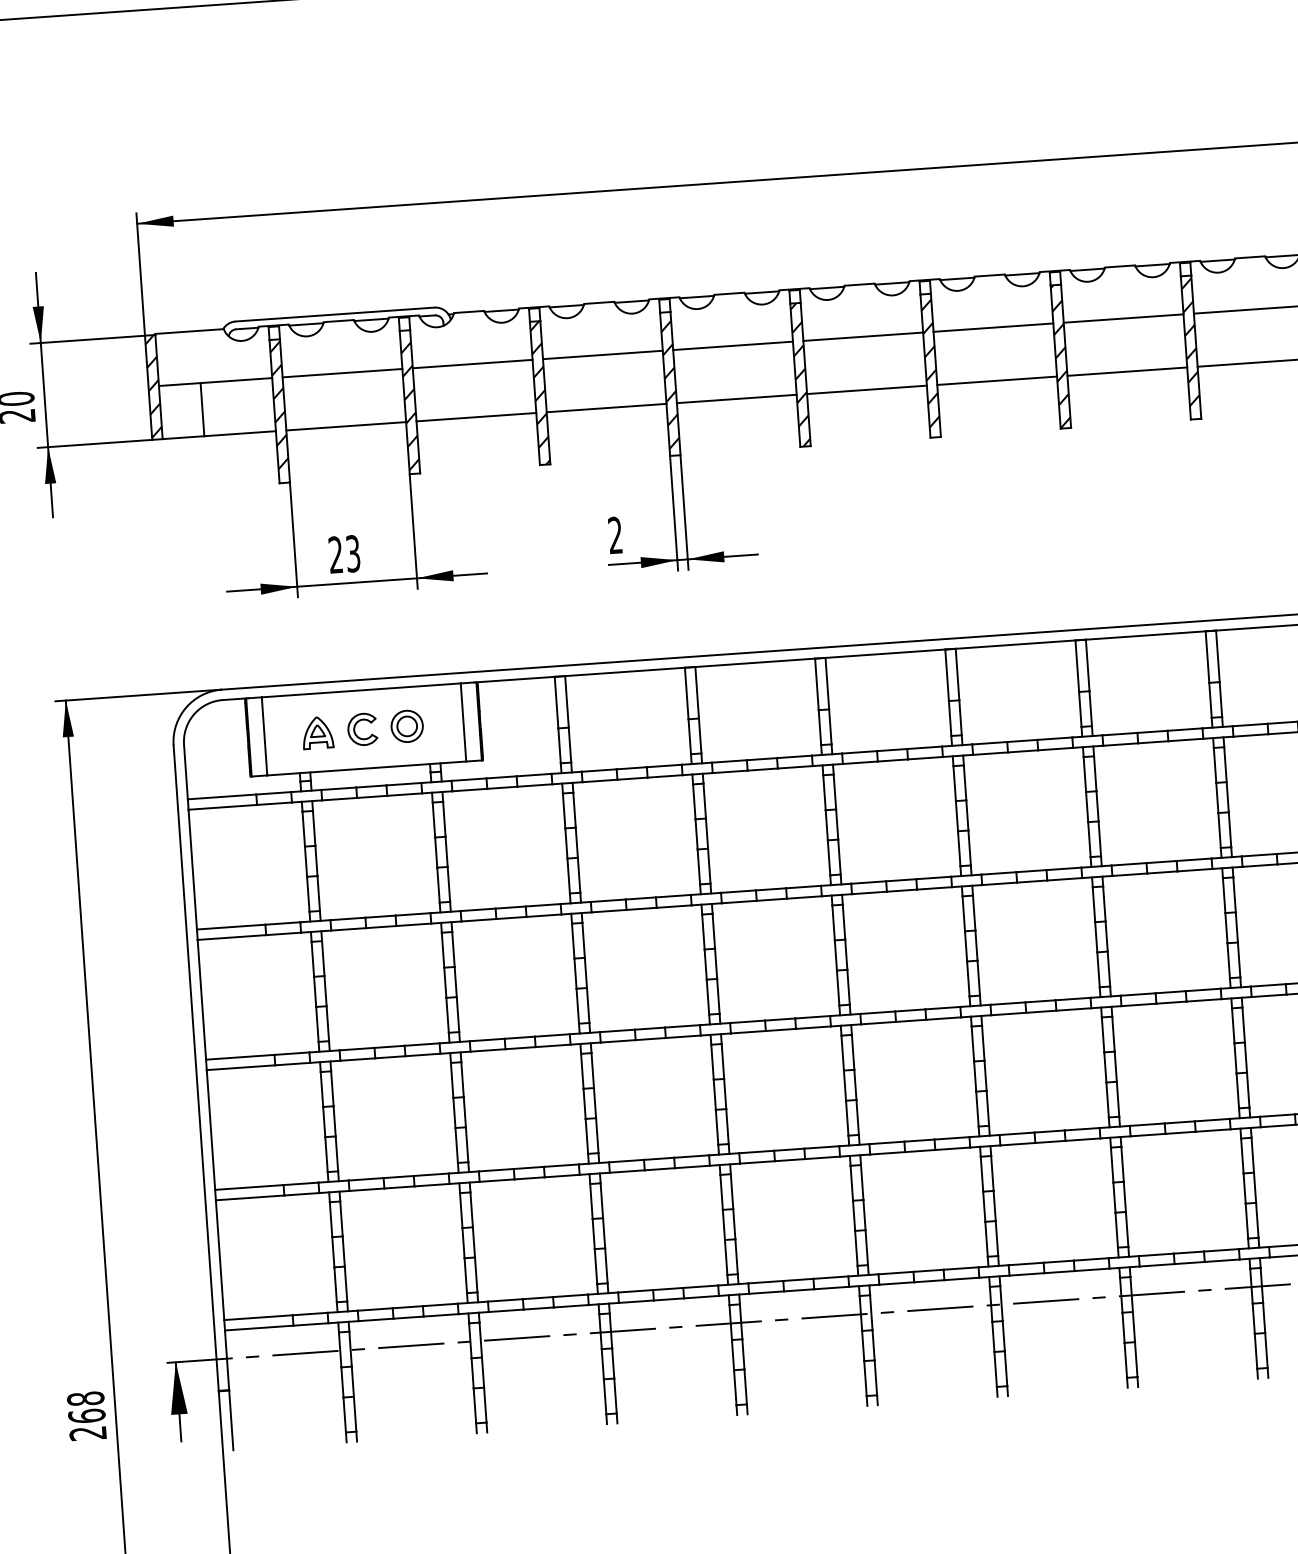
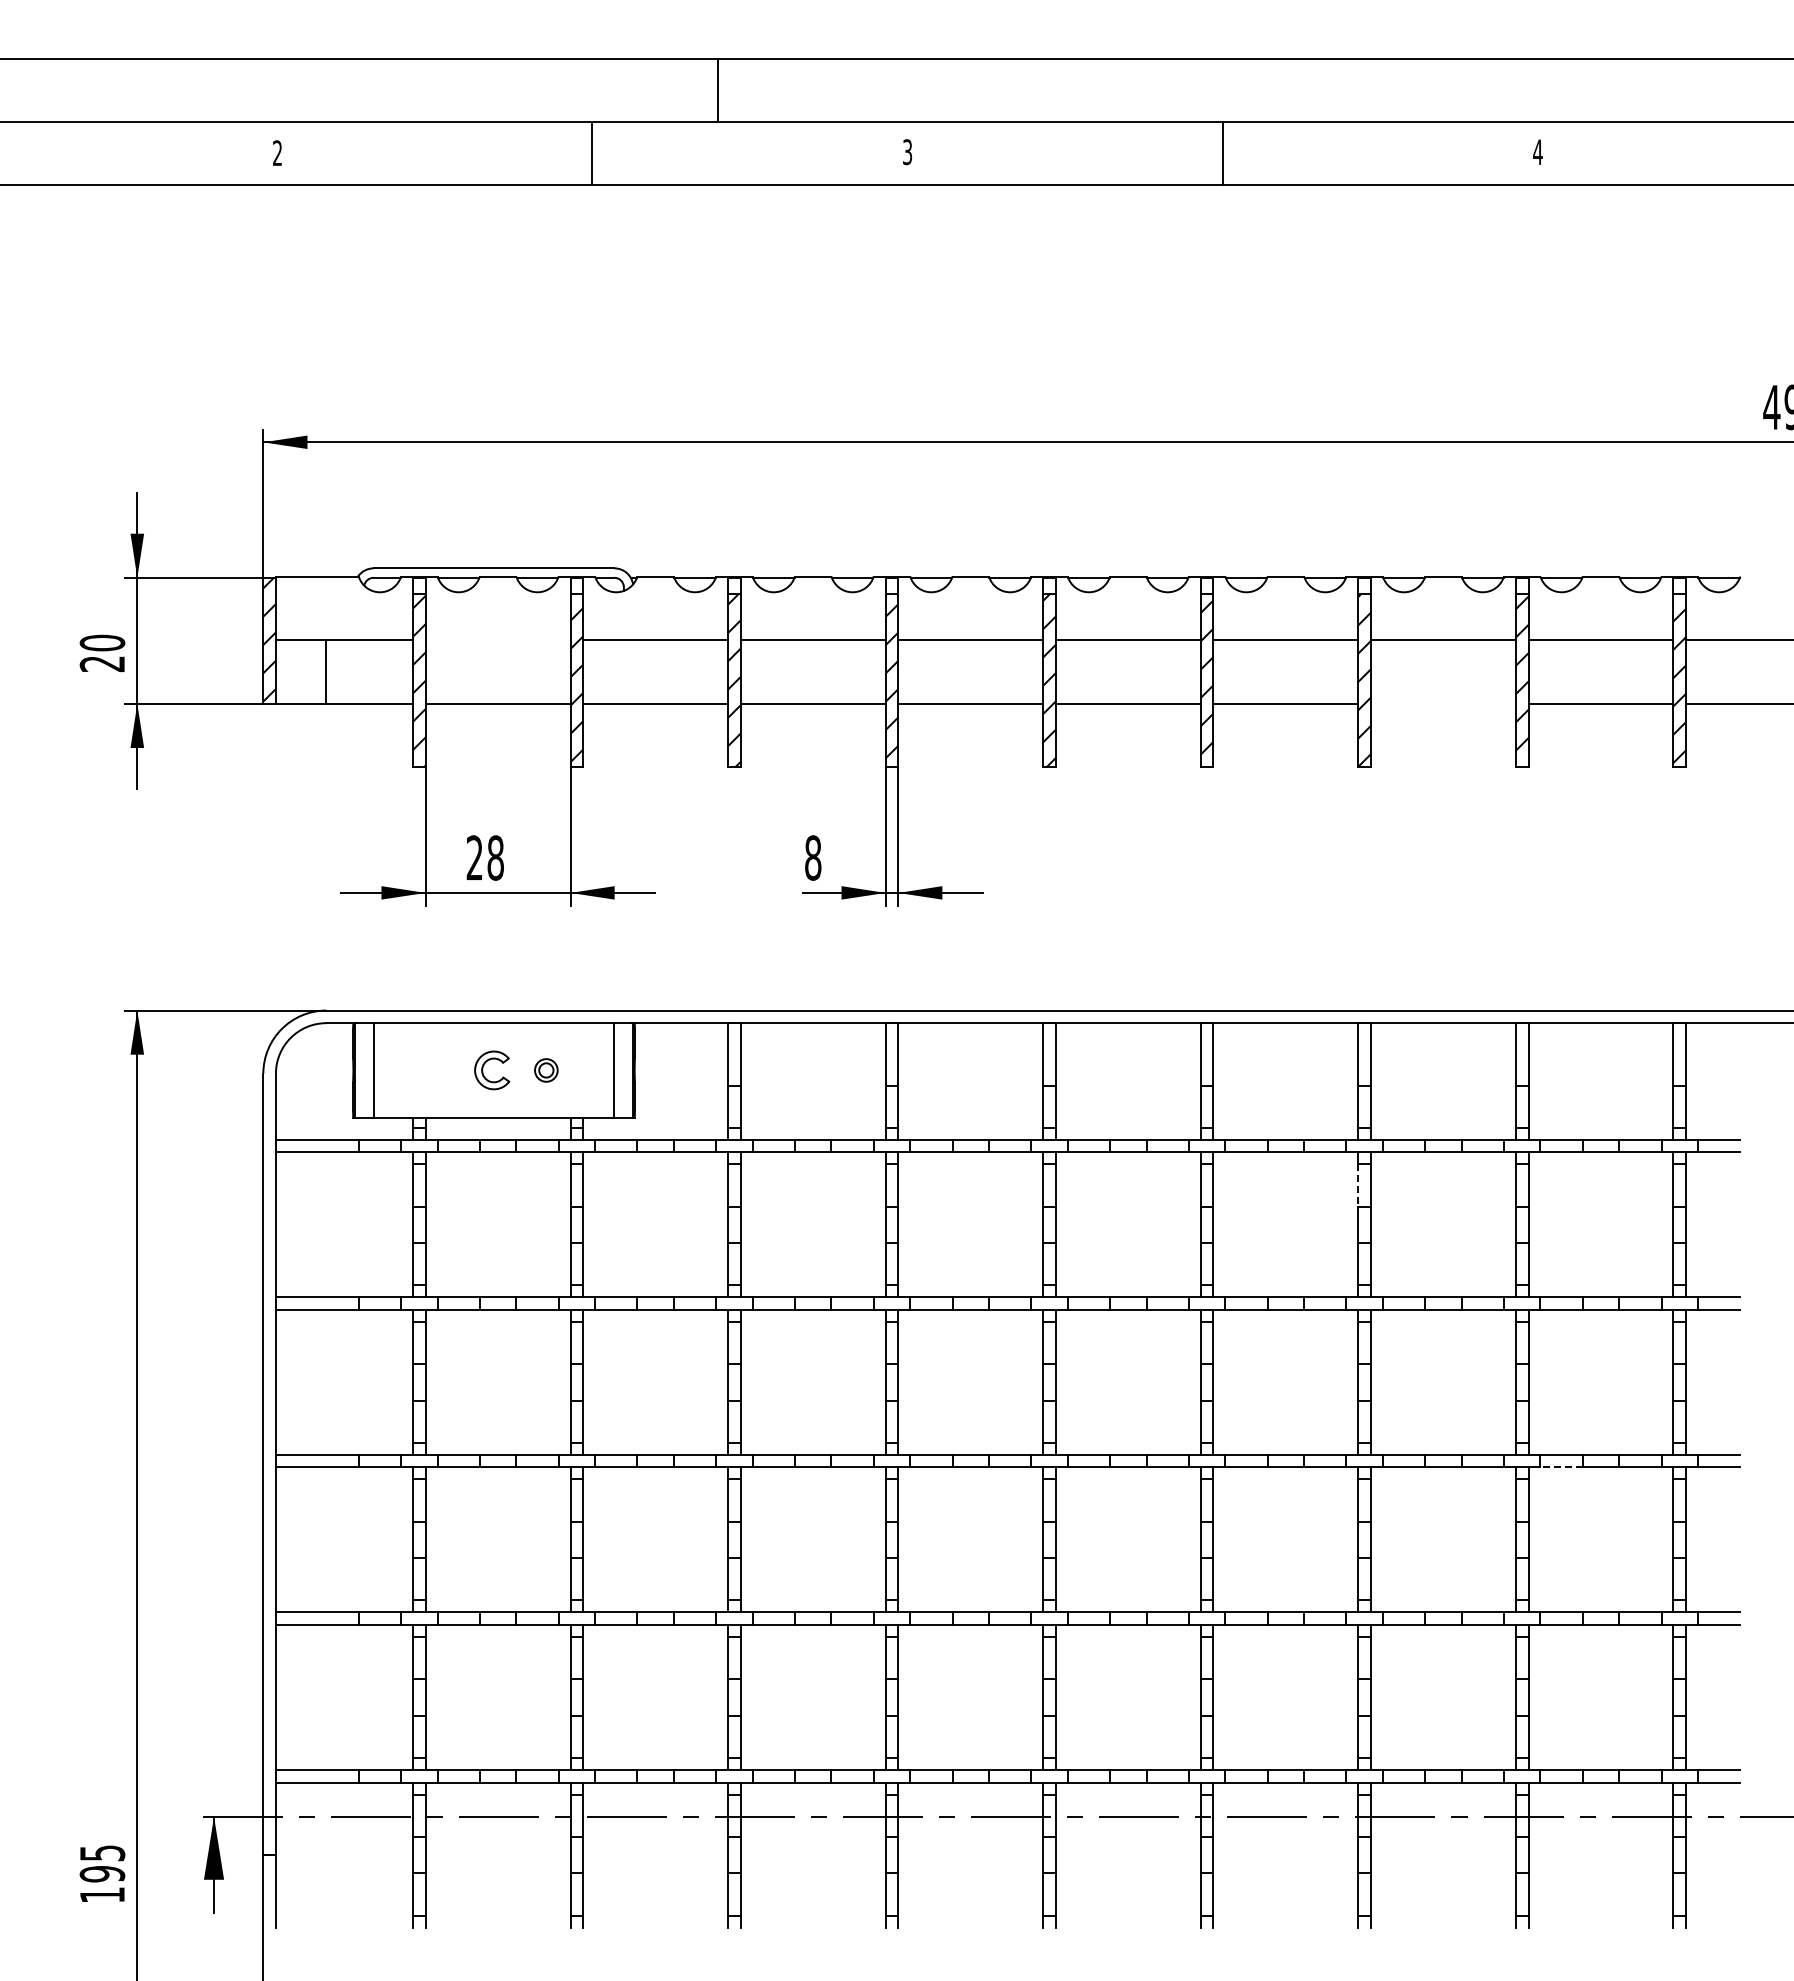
line: (1126, 371) -> (1442, 703), removed
line: (342, 373) -> (497, 639), removed
text: (615, 535) -> (813, 857), 2 -> 8
text: (352, 553) -> (495, 857), 23 -> 28
part: (407, 726) -> (546, 1070), size x0.6
part: (317, 732) -> (437, 1070), removed
line: (1084, 774) -> (1358, 1185), solid -> dashed
line: (1269, 995) -> (1561, 1467), solid -> dashed
text: (86, 1416) -> (102, 1874), 268 -> 195

